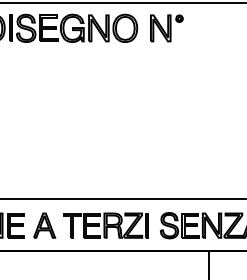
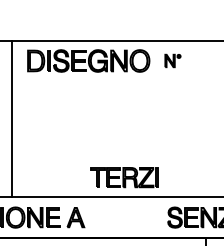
part: (166, 27) -> (172, 60), size x0.6
part: (105, 225) -> (124, 177), moved

